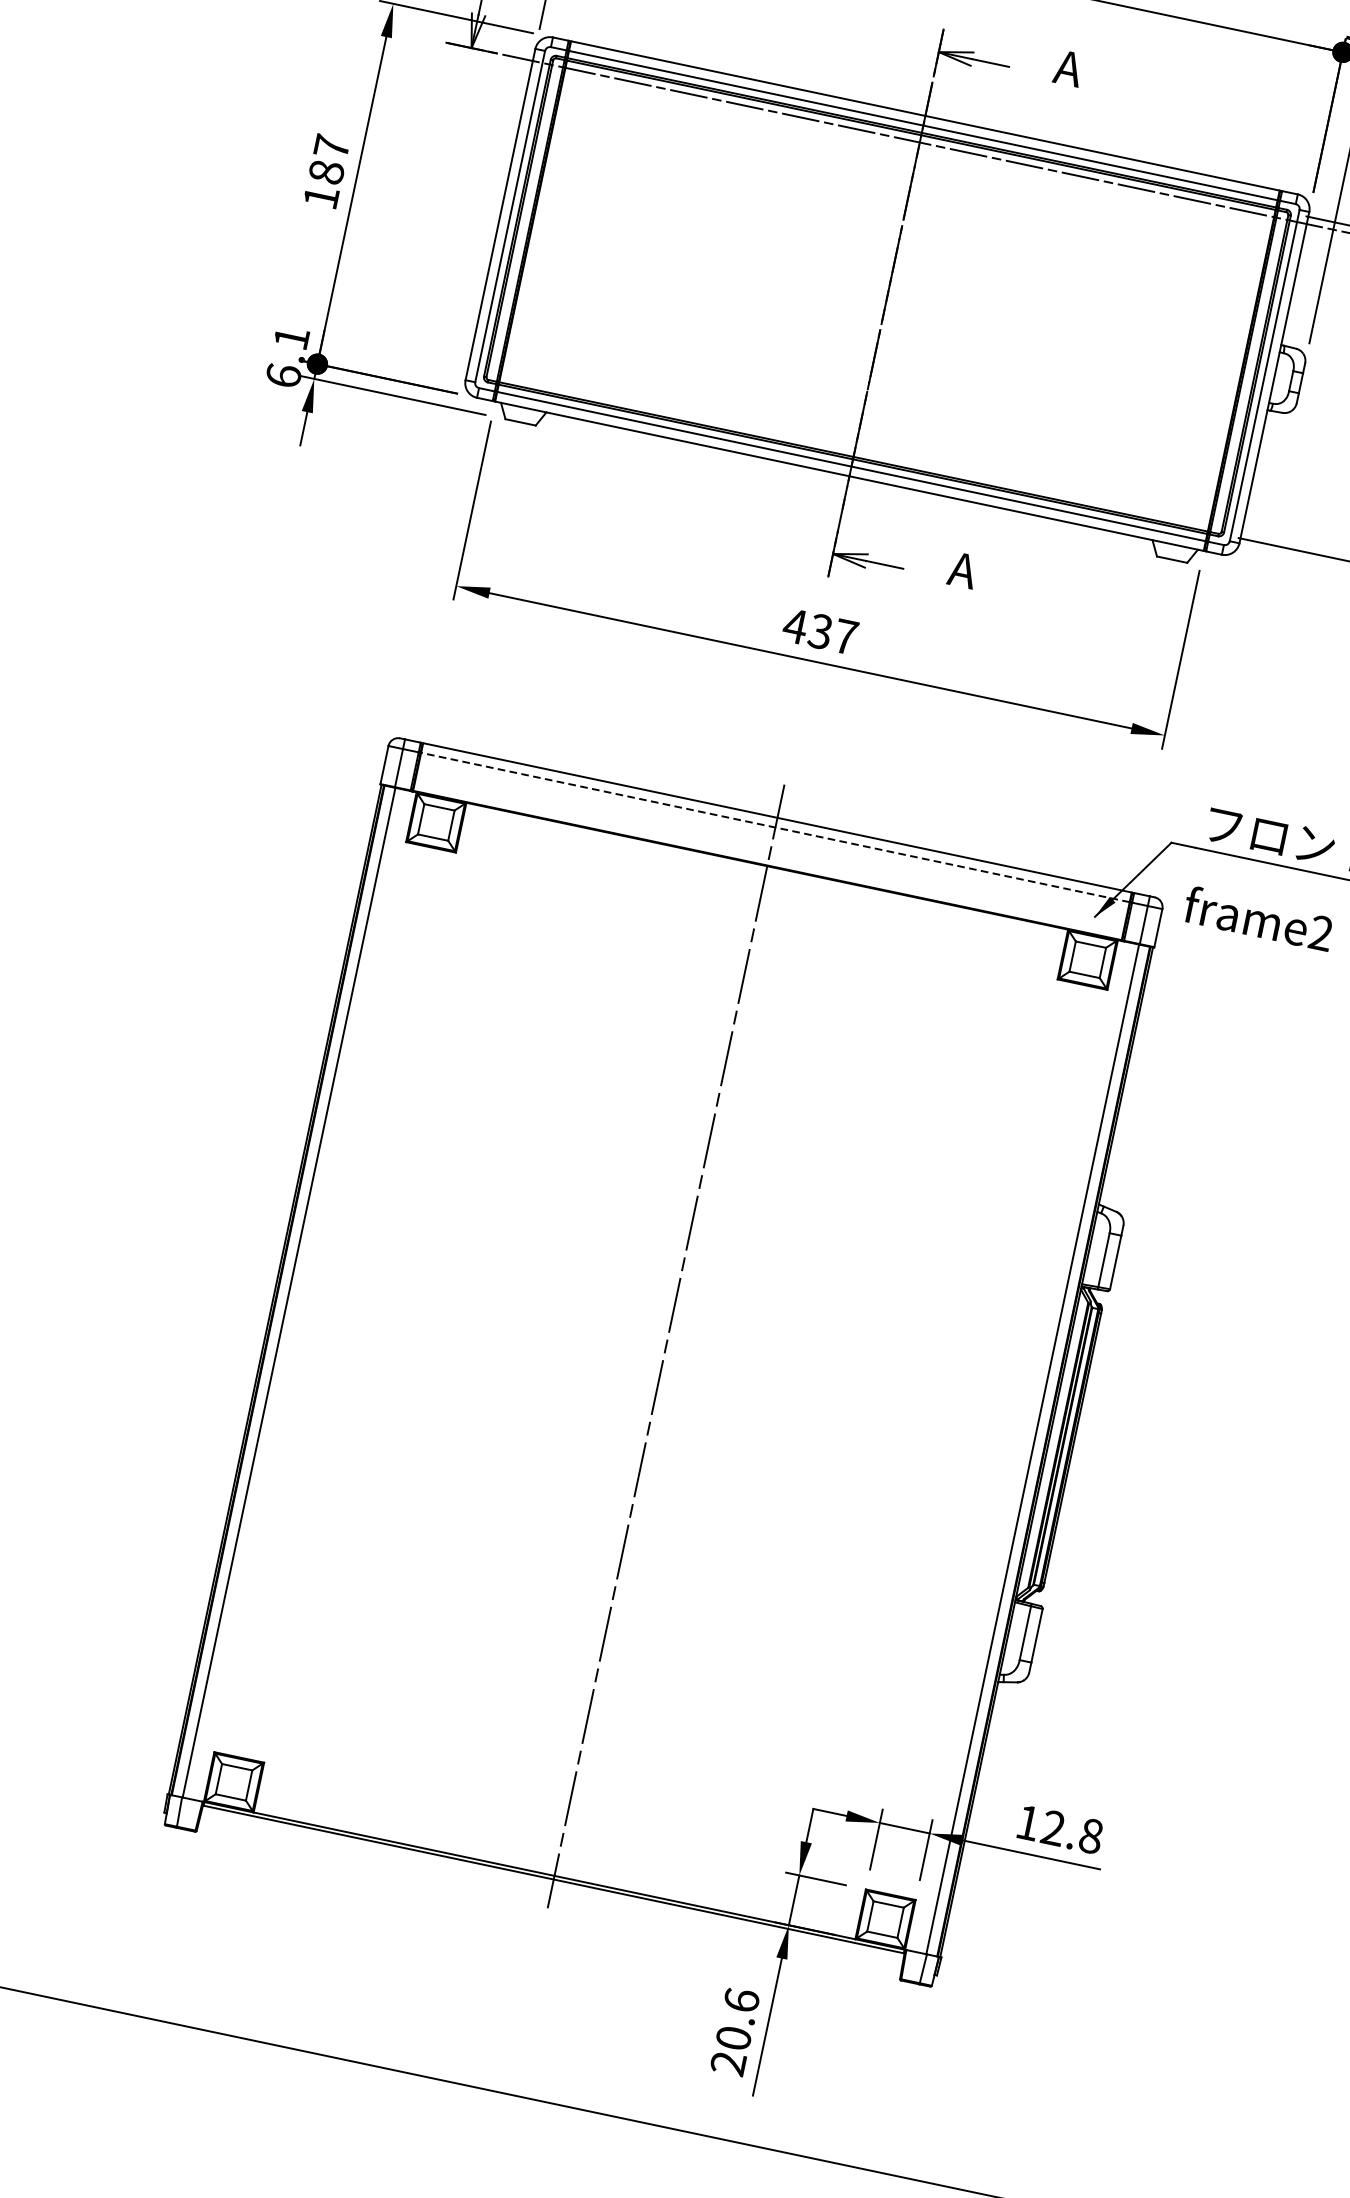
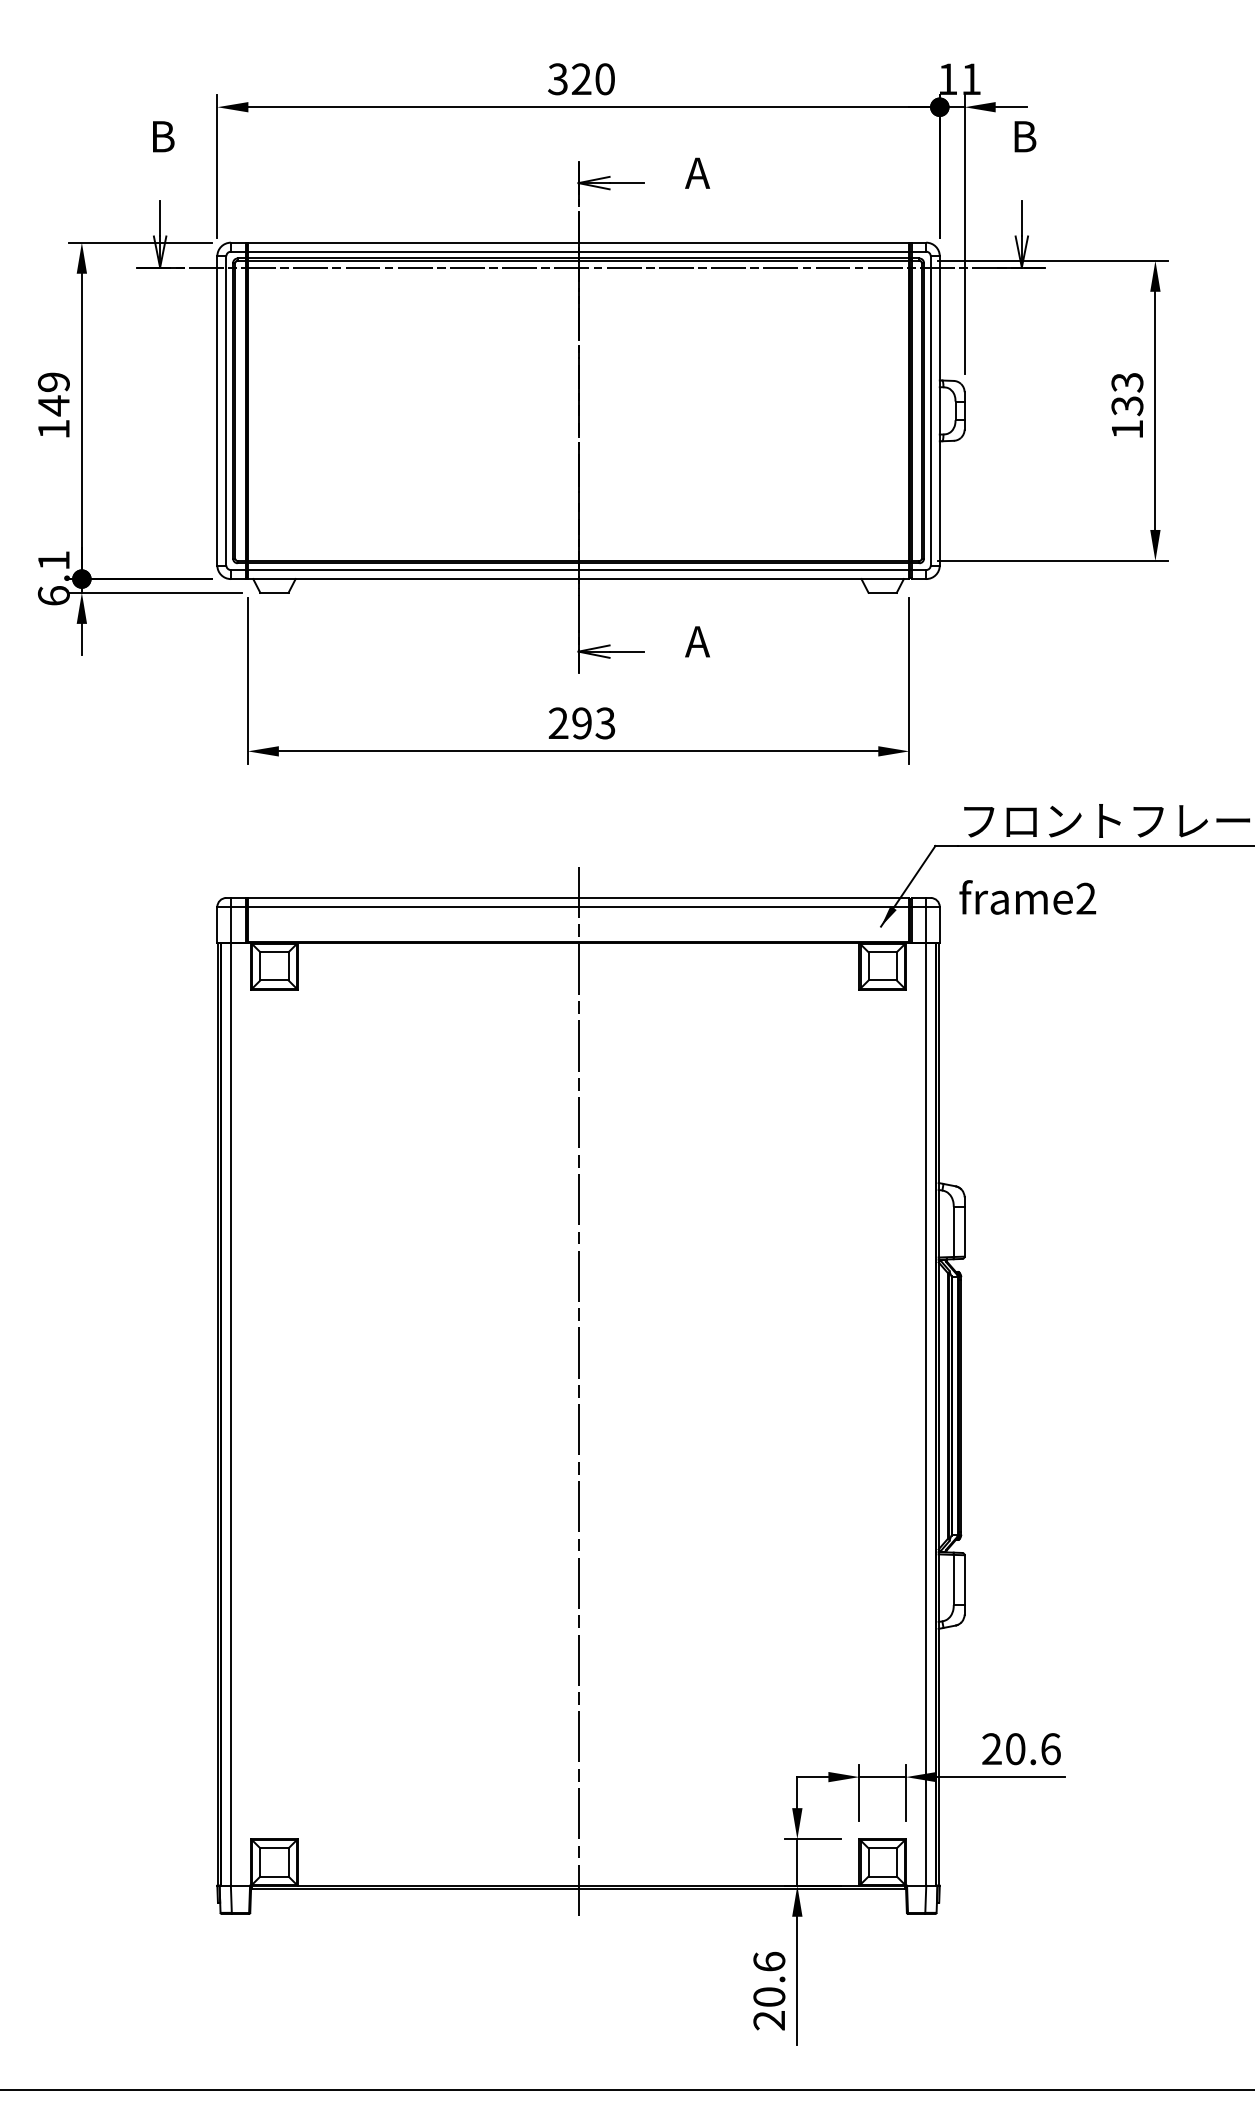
text: (328, 160) -> (53, 394), 187 -> 149
text: (820, 631) -> (581, 723), 437 -> 293
line: (775, 828) -> (578, 907), dashed -> solid
text: (1059, 1829) -> (1021, 1749), 12.8 -> 20.6

